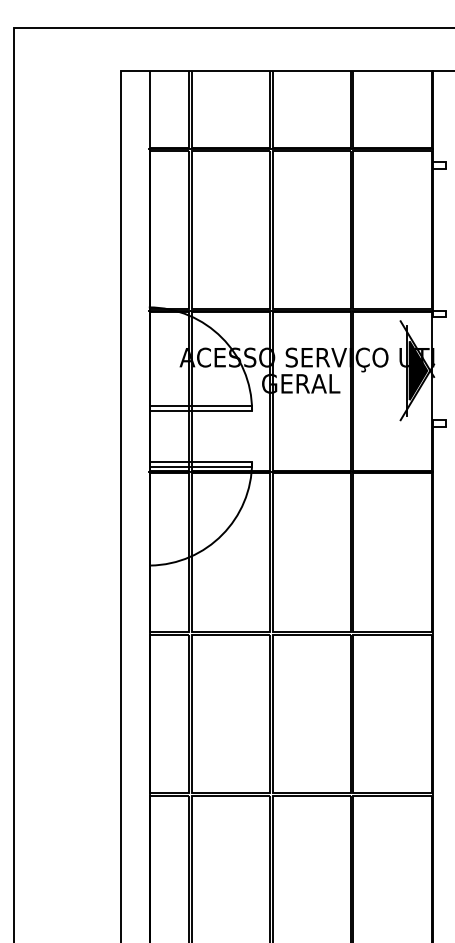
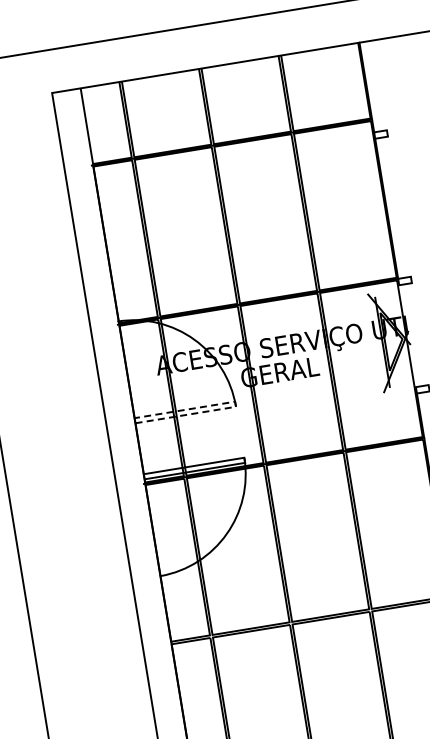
fill: (418, 370) -> (393, 340), removed
line: (252, 408) -> (236, 404), solid -> dashed

